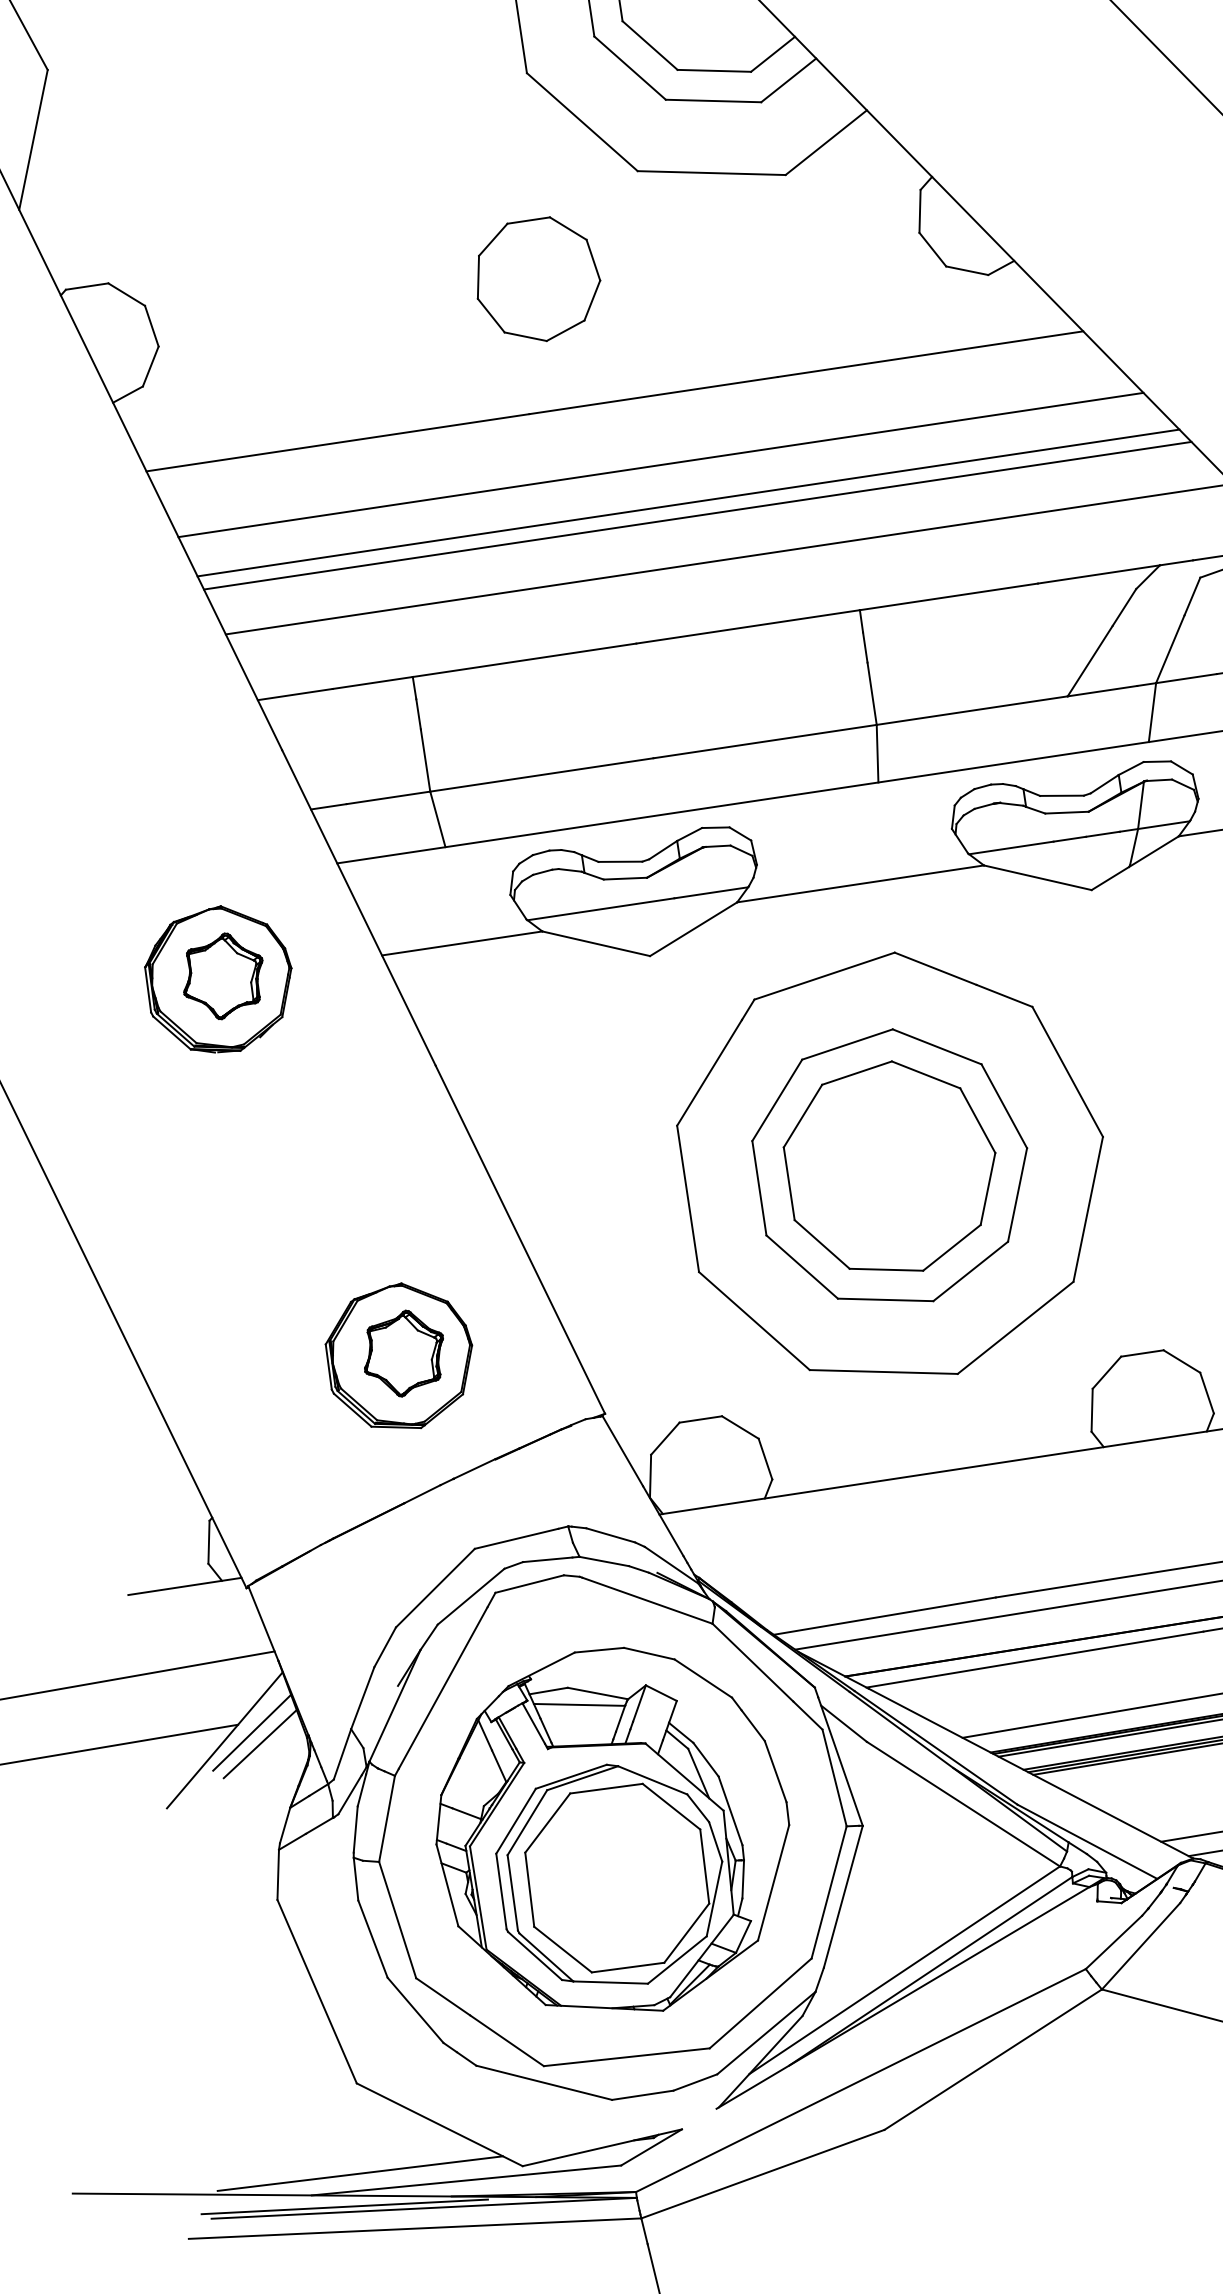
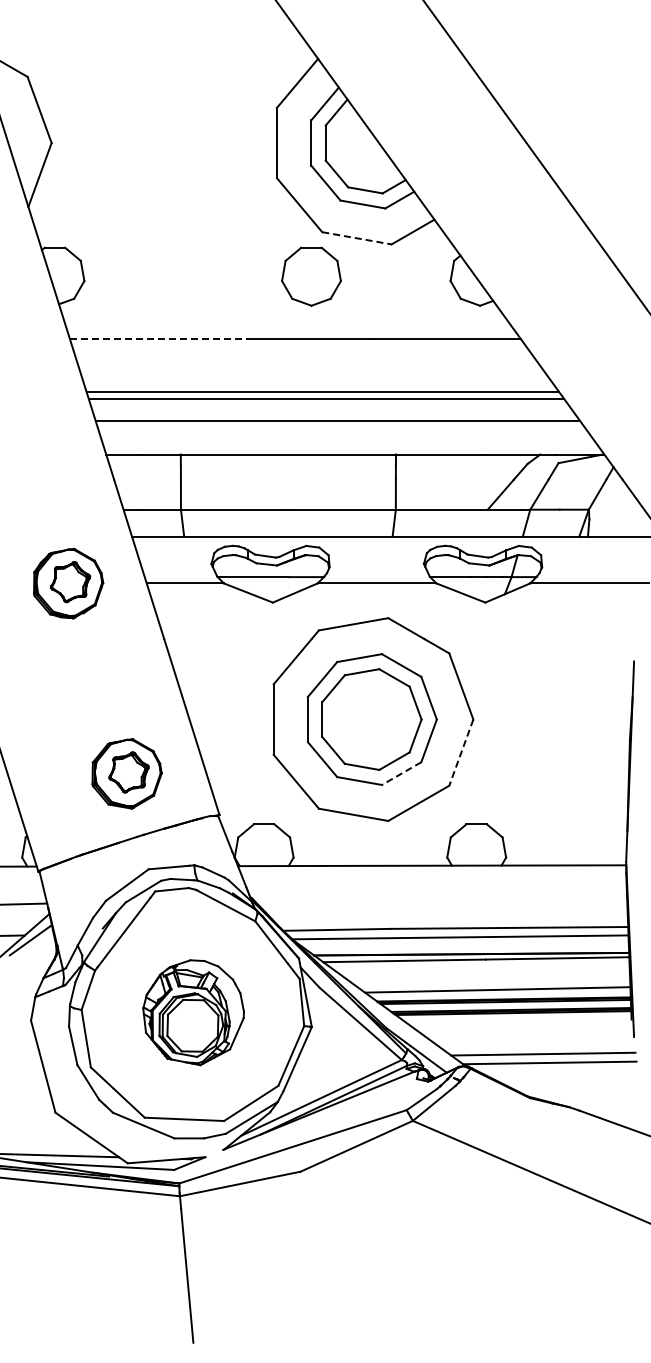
line: (712, 173) -> (357, 238), solid -> dashed
part: (537, 280) -> (311, 276), moved
line: (338, 441) -> (162, 338), solid -> dashed
line: (660, 465) -> (312, 372), removed
line: (1088, 1211) -> (461, 753), solid -> dashed
line: (970, 1271) -> (401, 773), solid -> dashed
line: (259, 1742) -> (33, 945), removed
part: (612, 1832) -> (193, 1012), size x0.6

